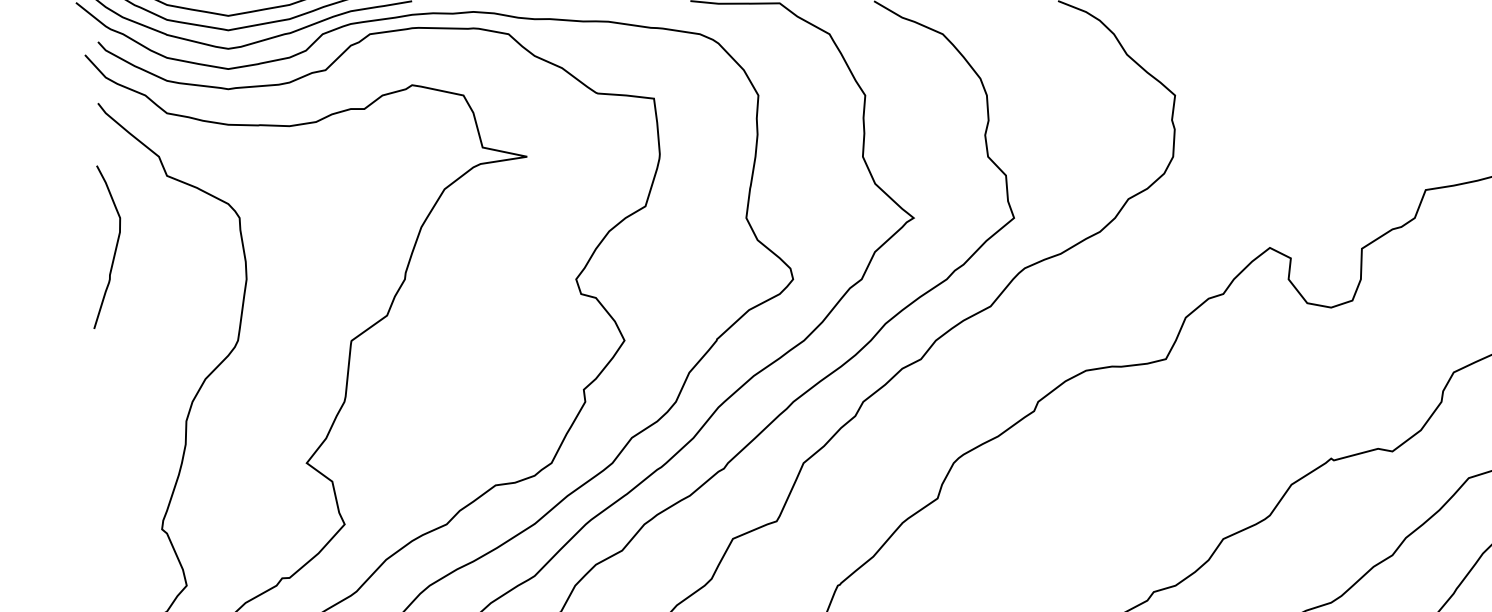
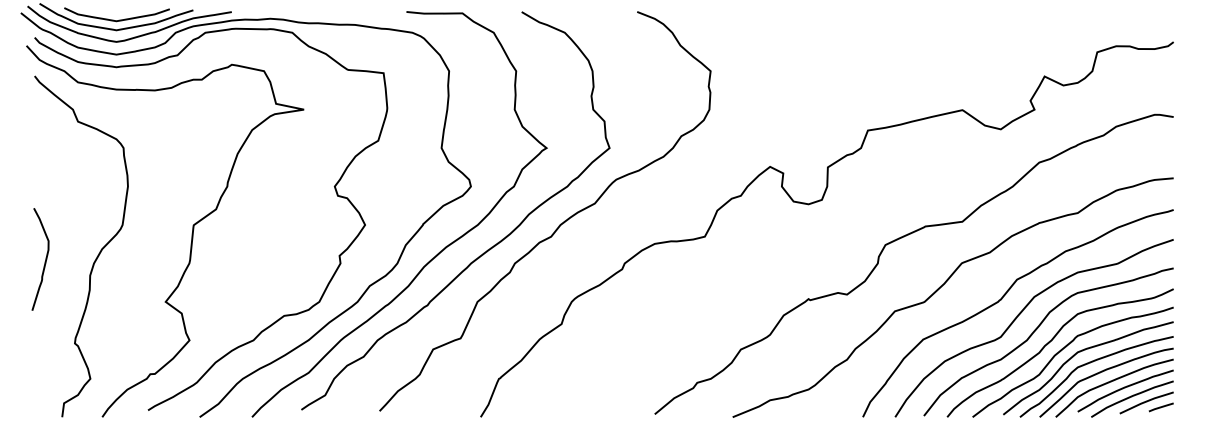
curve: (113, 250) -> (44, 261), moved

